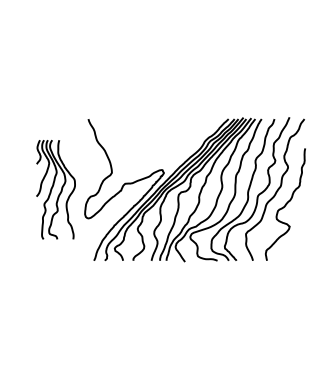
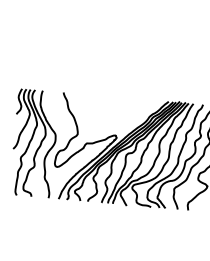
part: (55, 189) -> (34, 143), size x1.43

